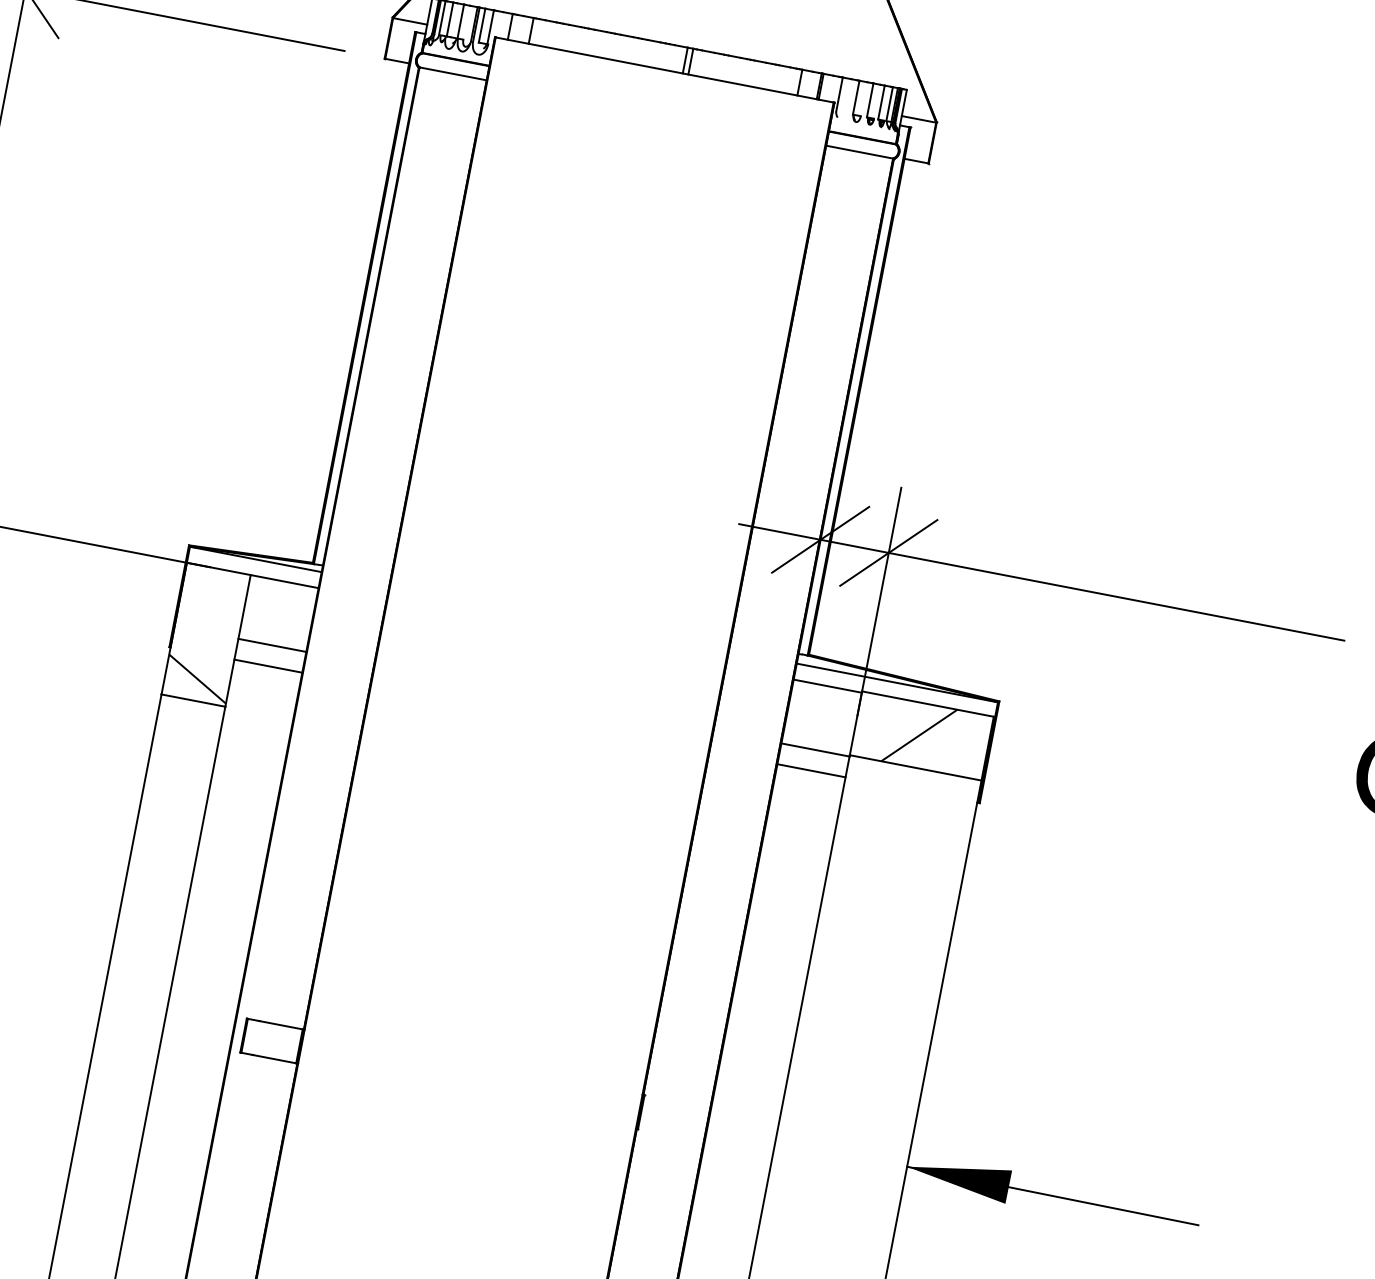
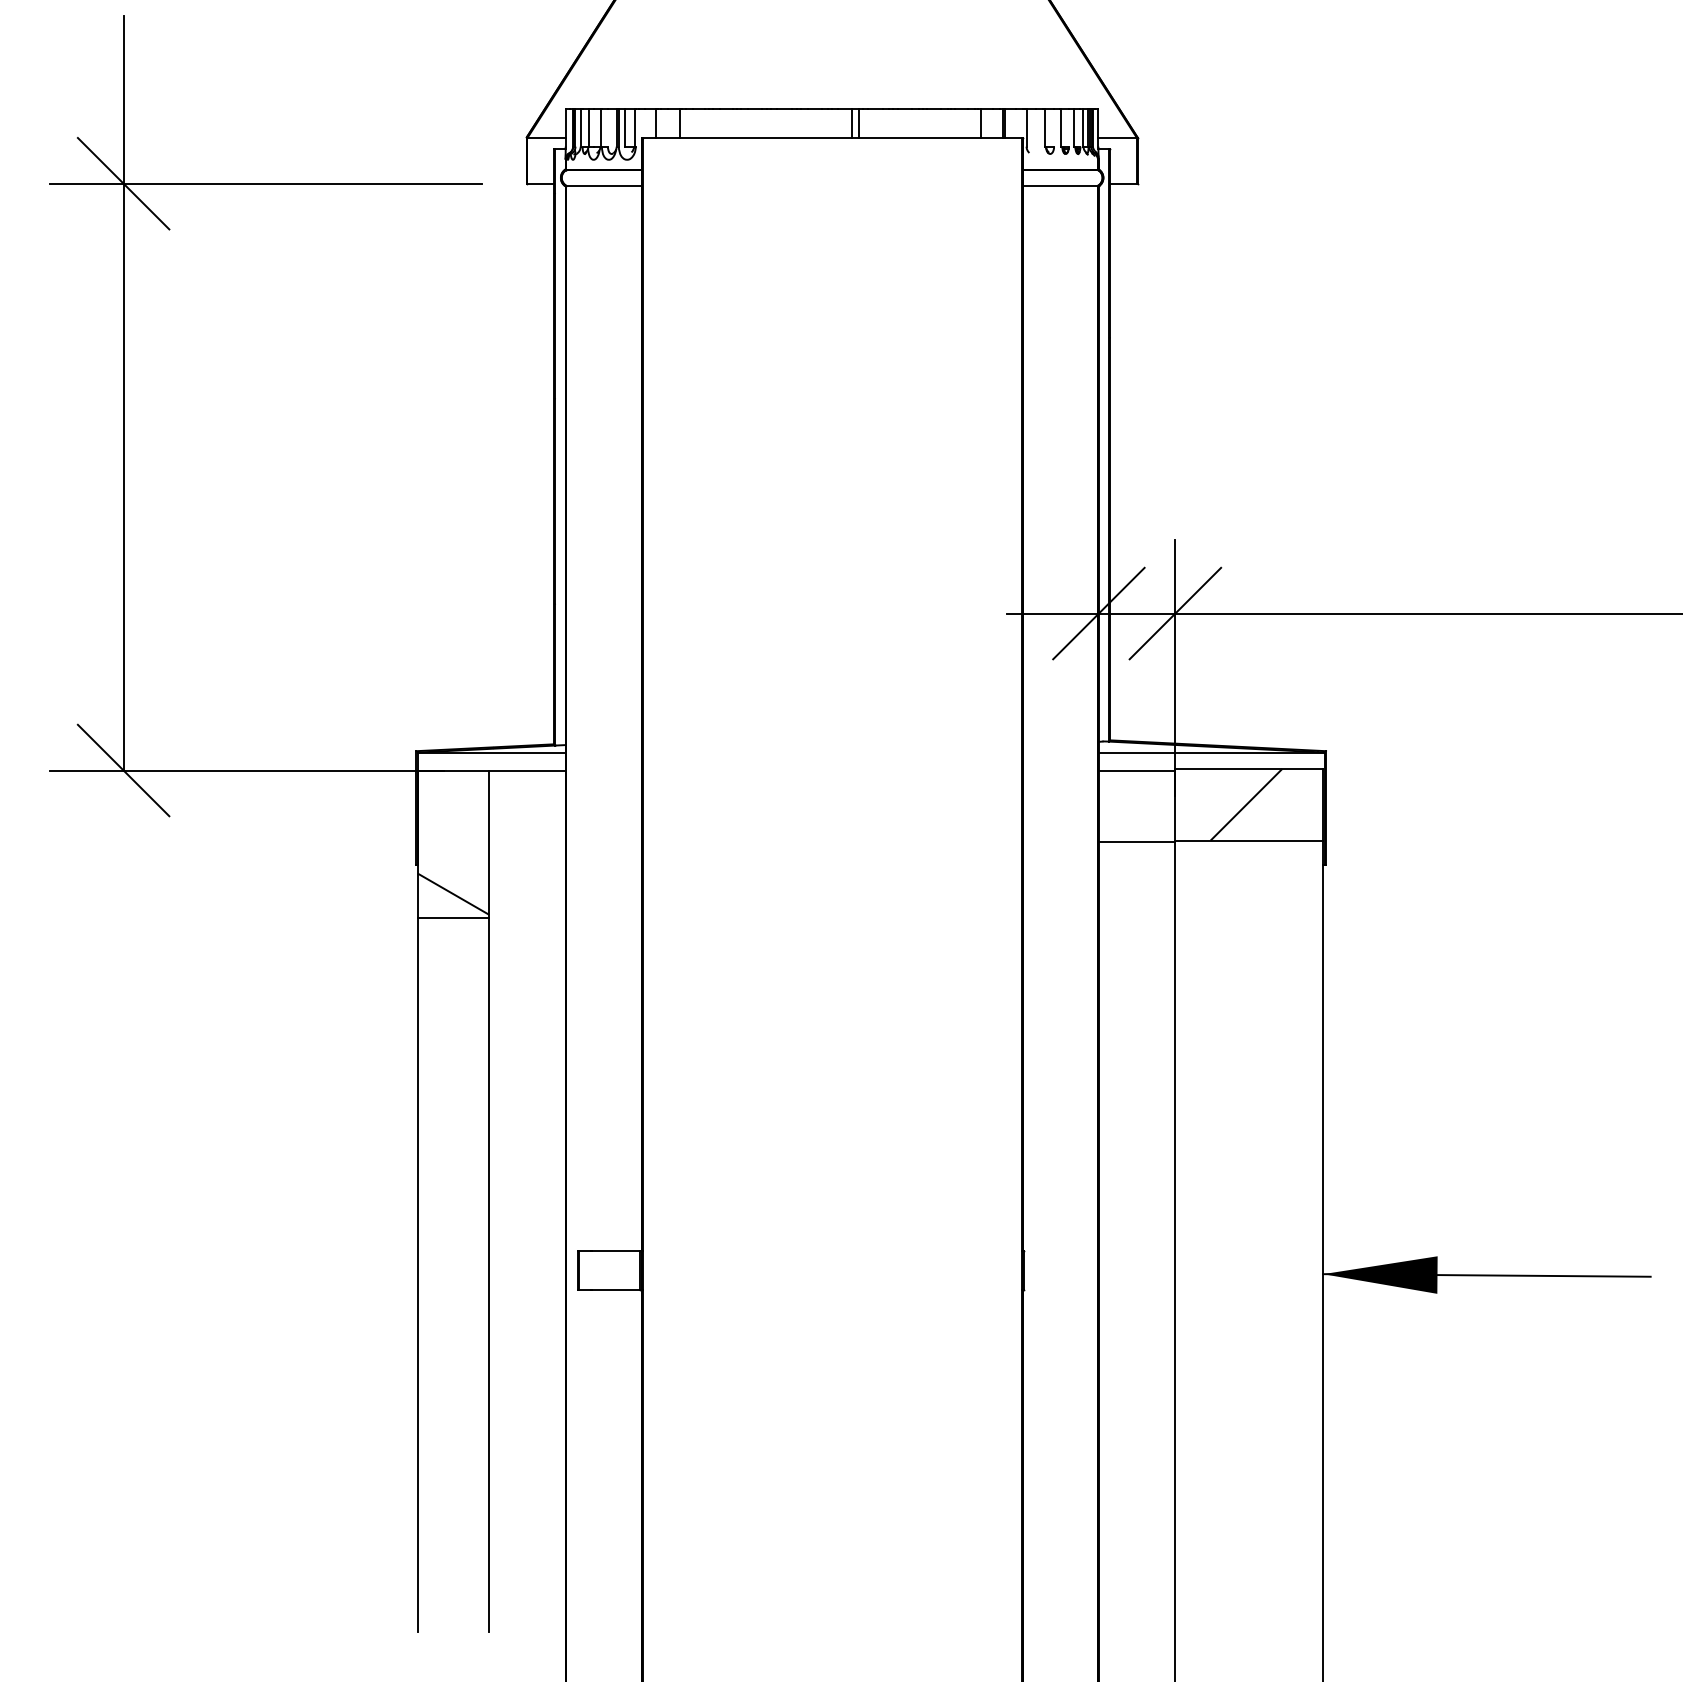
line: (272, 645) -> (527, 842), removed
line: (268, 666) -> (527, 865), removed
line: (810, 770) -> (1136, 865), removed

